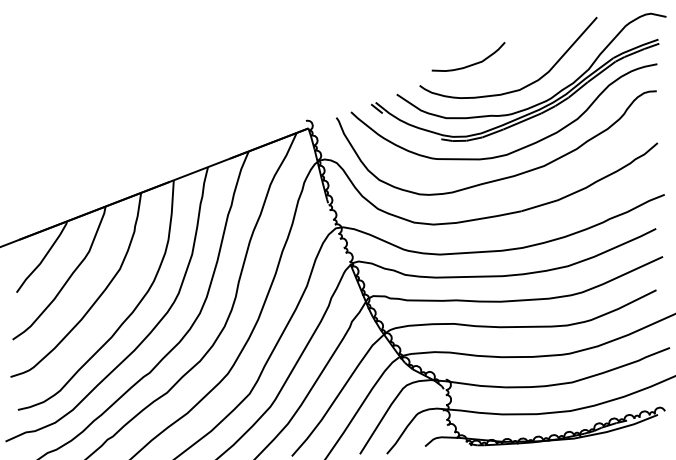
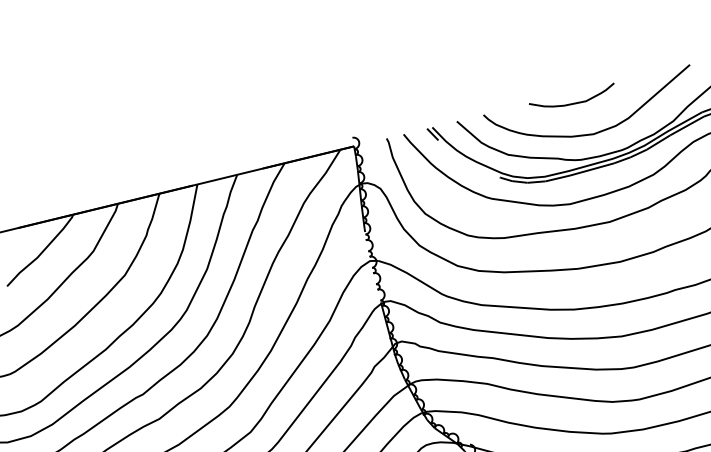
curve: (470, 64) -> (572, 102), moved

